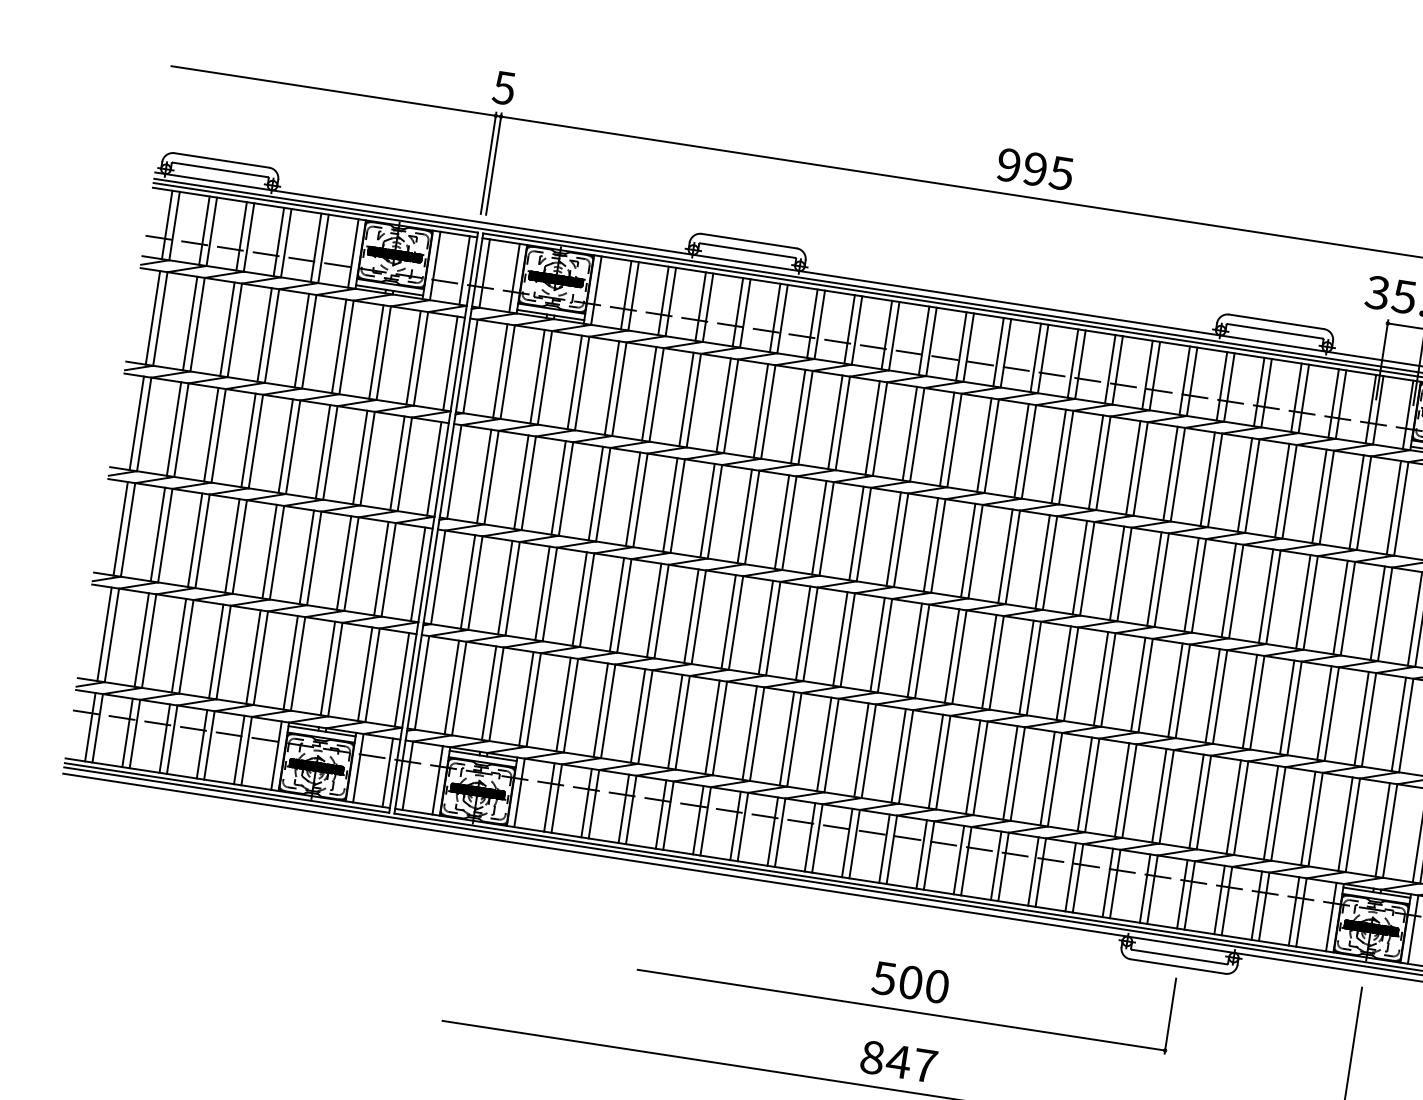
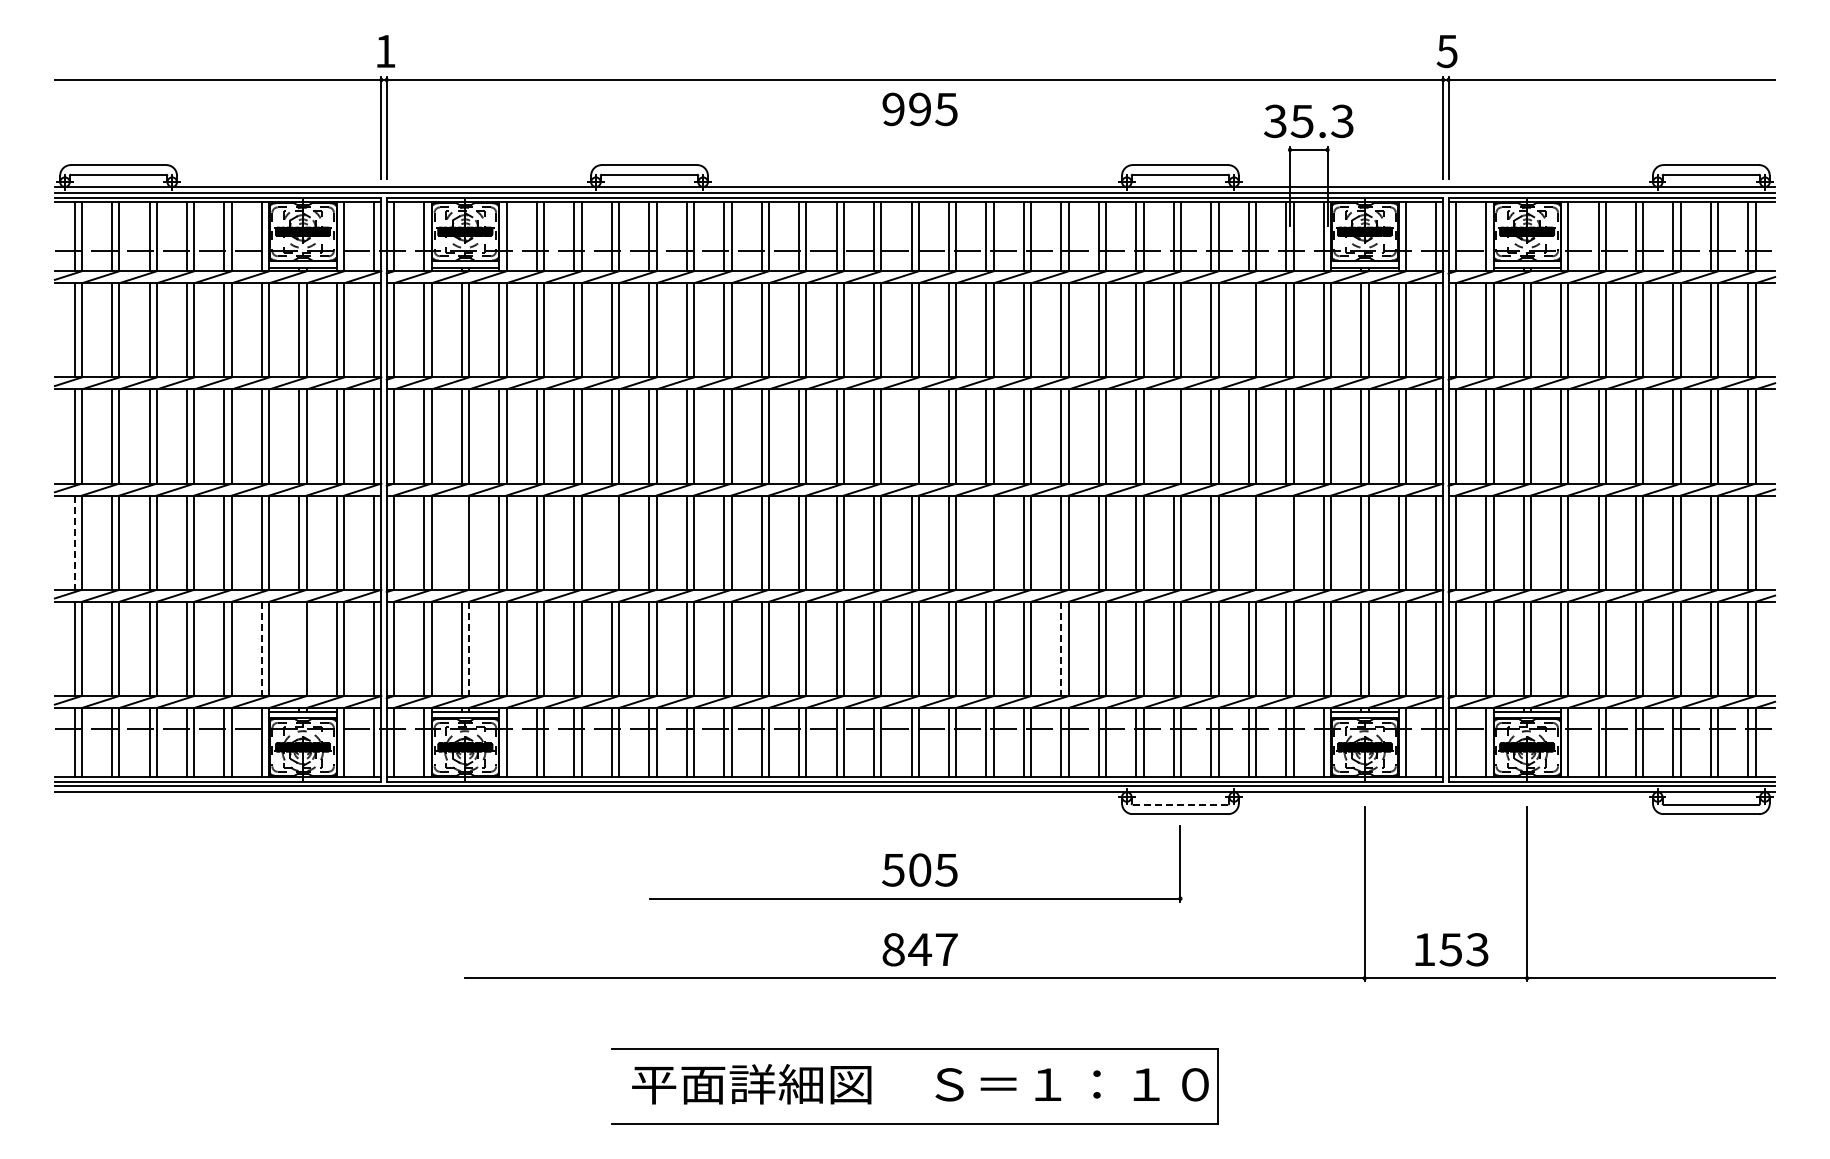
text: (503, 88) -> (384, 51), 5 -> 1
text: (1034, 169) -> (919, 109), moved
line: (1319, 496) -> (1248, 330), removed
line: (120, 529) -> (74, 543), solid -> dashed
line: (968, 550) -> (911, 436), removed
line: (505, 587) -> (461, 542), removed
line: (1228, 590) -> (1173, 436), removed
line: (654, 610) -> (611, 542), removed
line: (290, 663) -> (261, 649), solid -> dashed
line: (1026, 667) -> (986, 542), removed
line: (328, 668) -> (299, 648), removed
line: (496, 694) -> (469, 649), solid -> dashed
line: (1286, 707) -> (1248, 542), removed
line: (1324, 712) -> (1286, 542), removed
line: (1084, 784) -> (1061, 649), solid -> dashed
line: (1179, 956) -> (1180, 804), solid -> dashed
text: (937, 985) -> (946, 869), 500 -> 505

